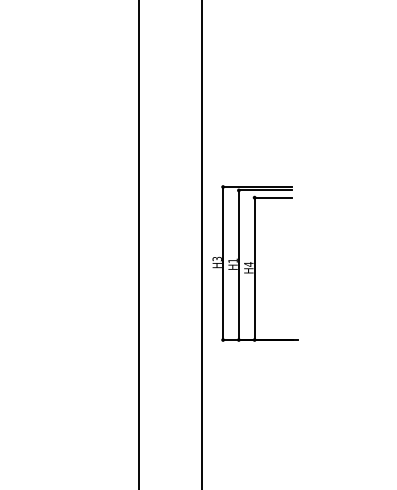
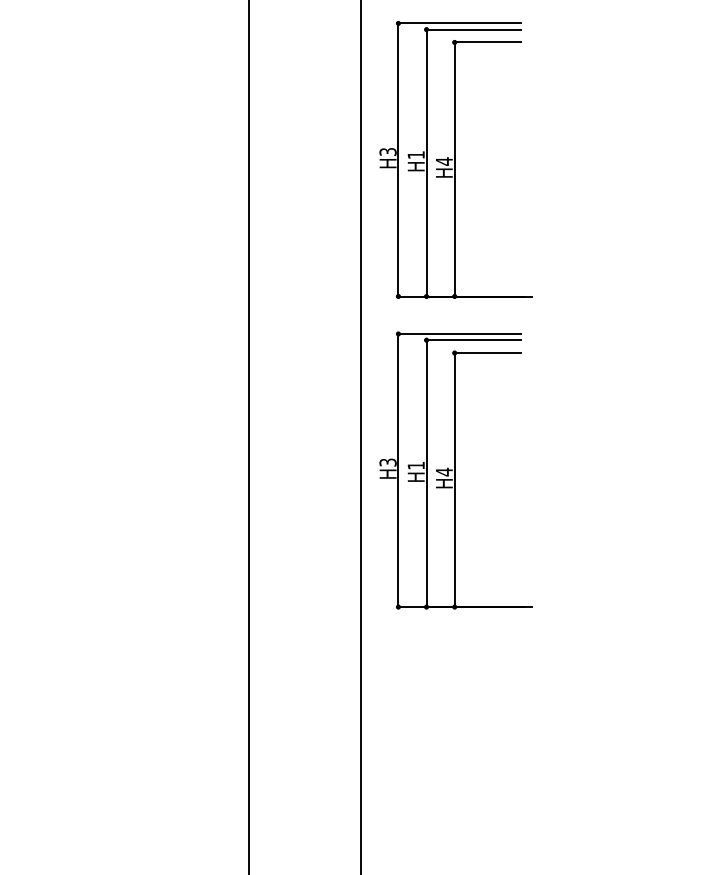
part: (255, 89) -> (456, 159), added

